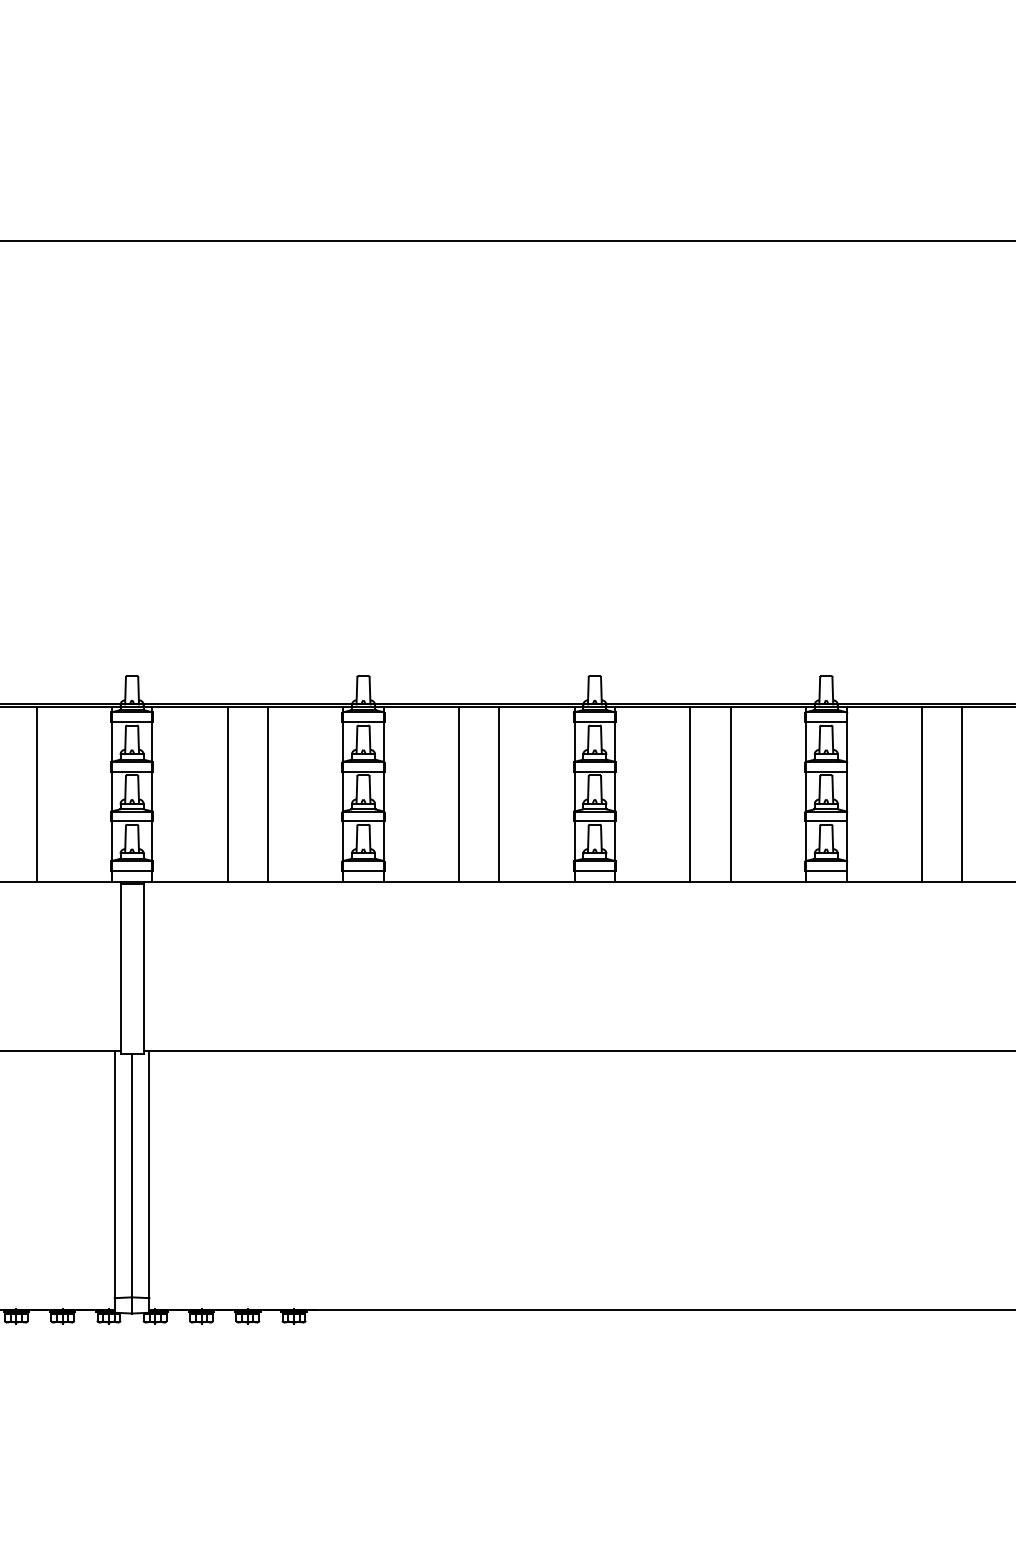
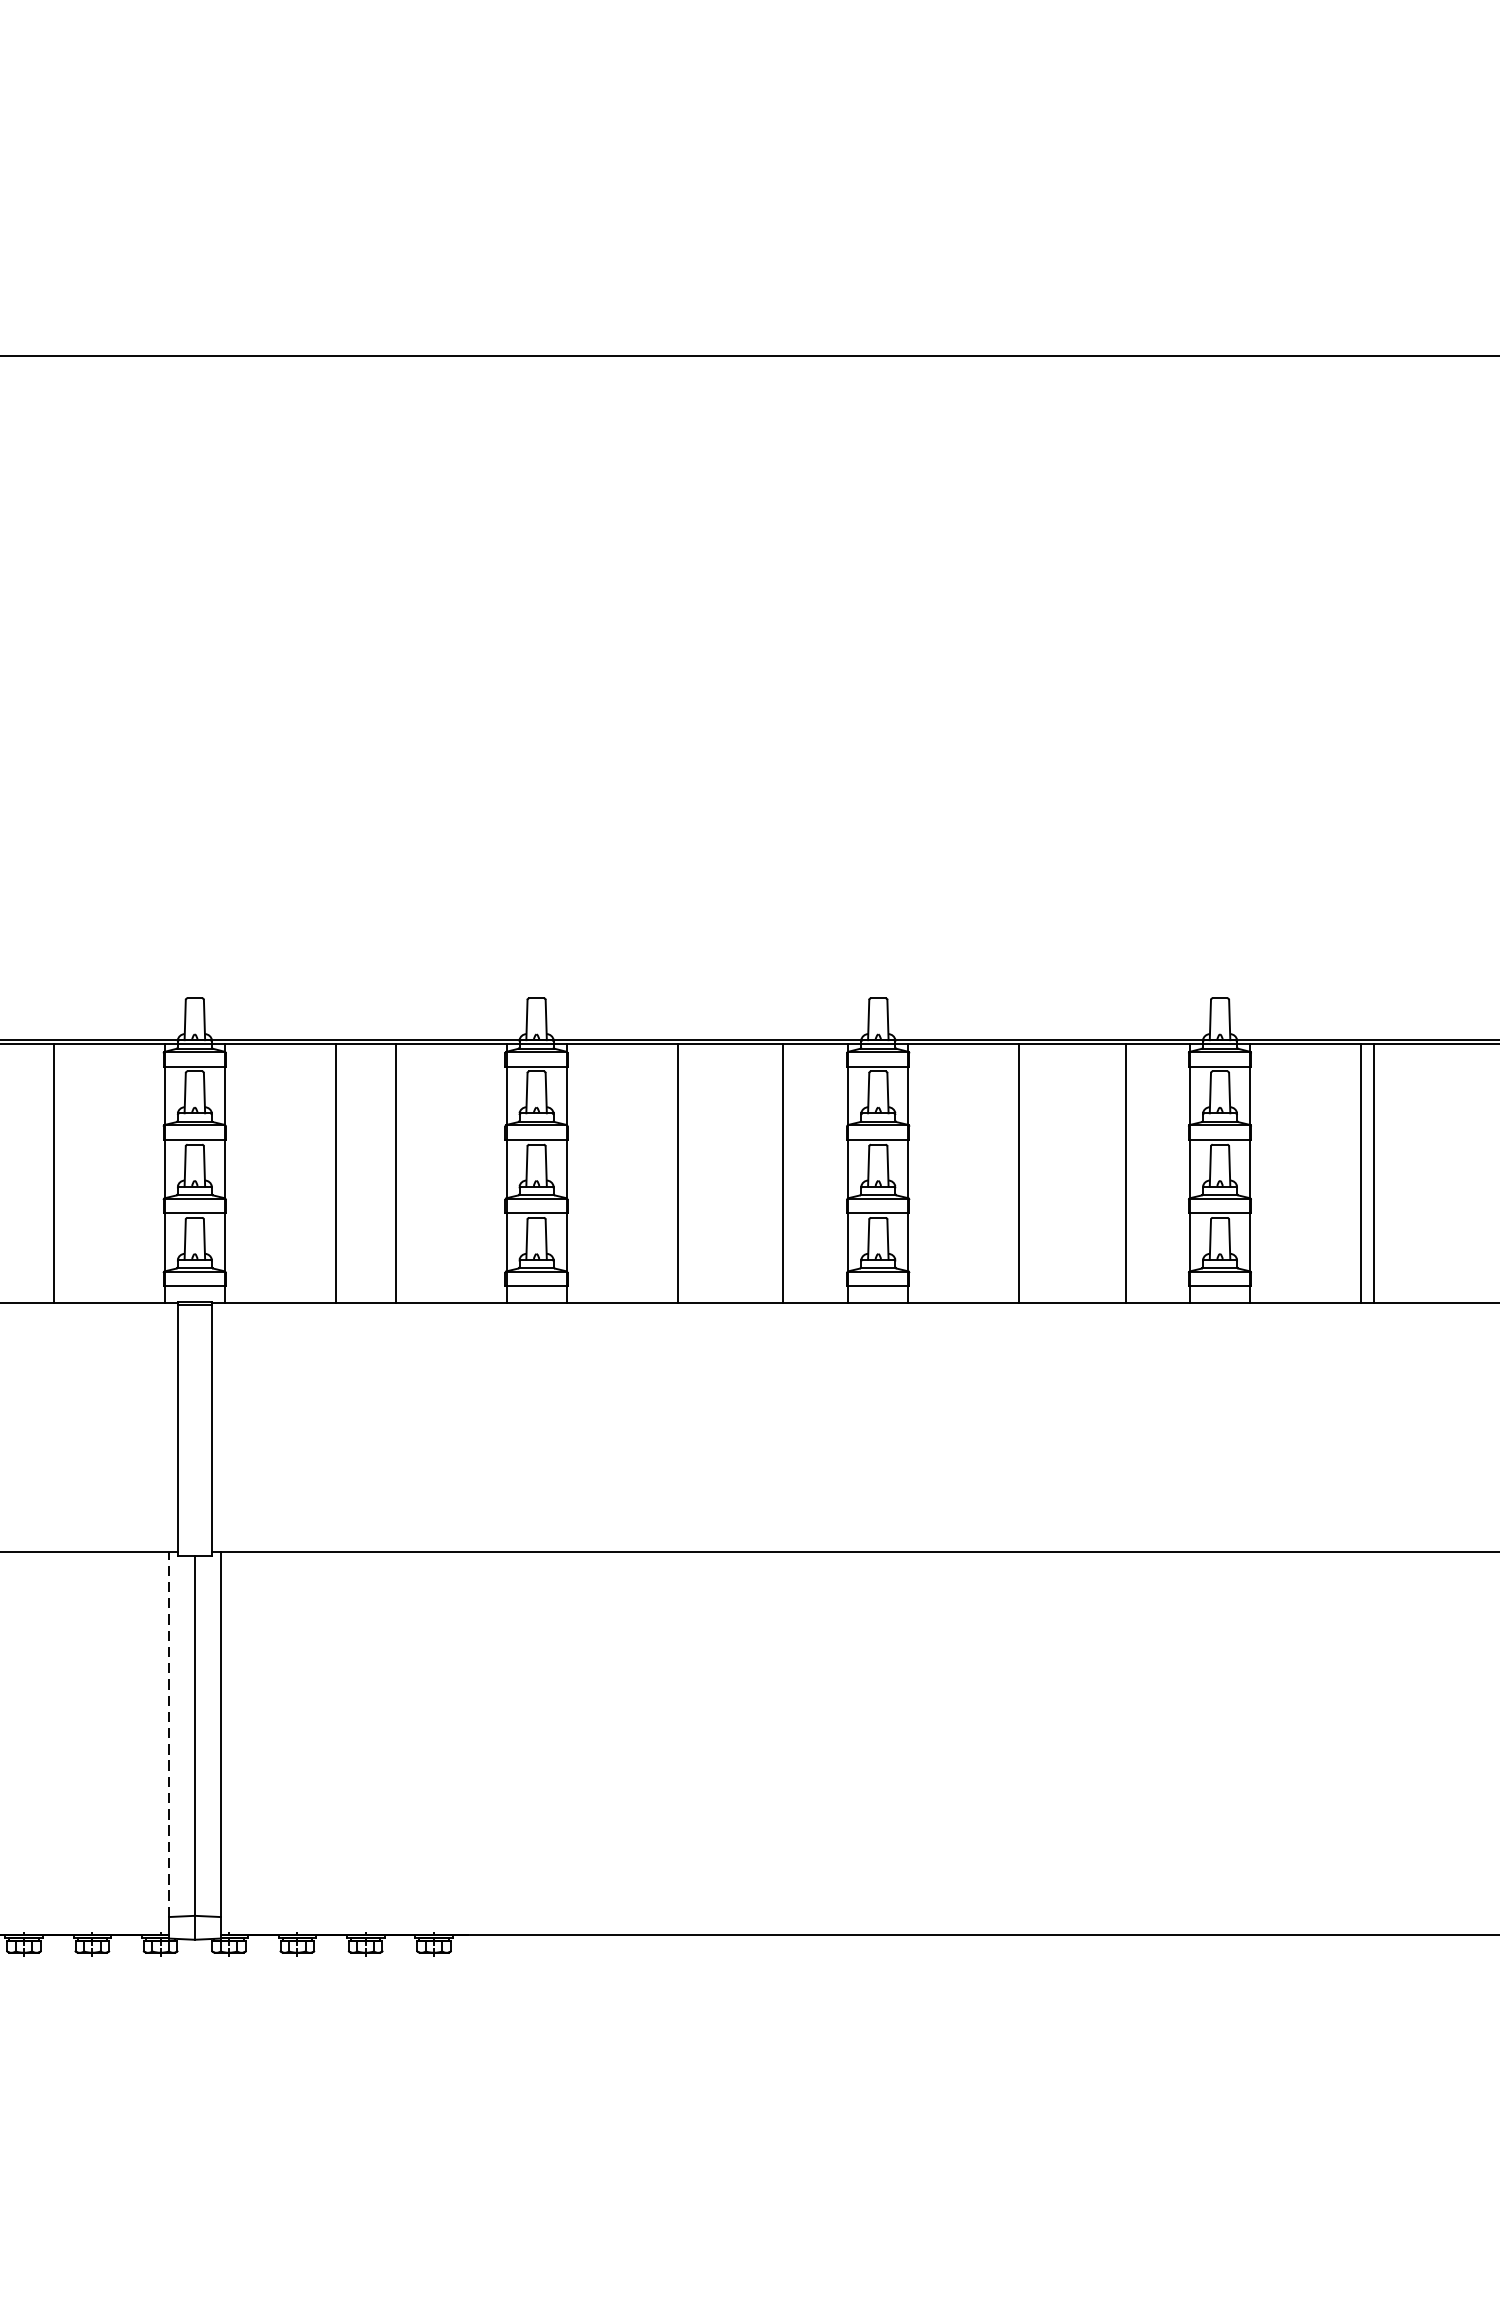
line: (499, 794) -> (783, 1173), moved
line: (730, 794) -> (1125, 1173), moved
line: (962, 794) -> (1373, 1173), moved
line: (114, 1174) -> (168, 1734), solid -> dashed

